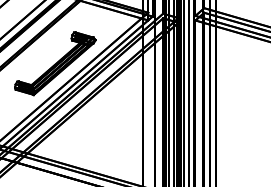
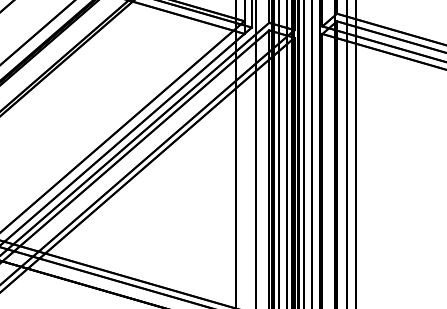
part: (55, 63) -> (91, 104), removed

